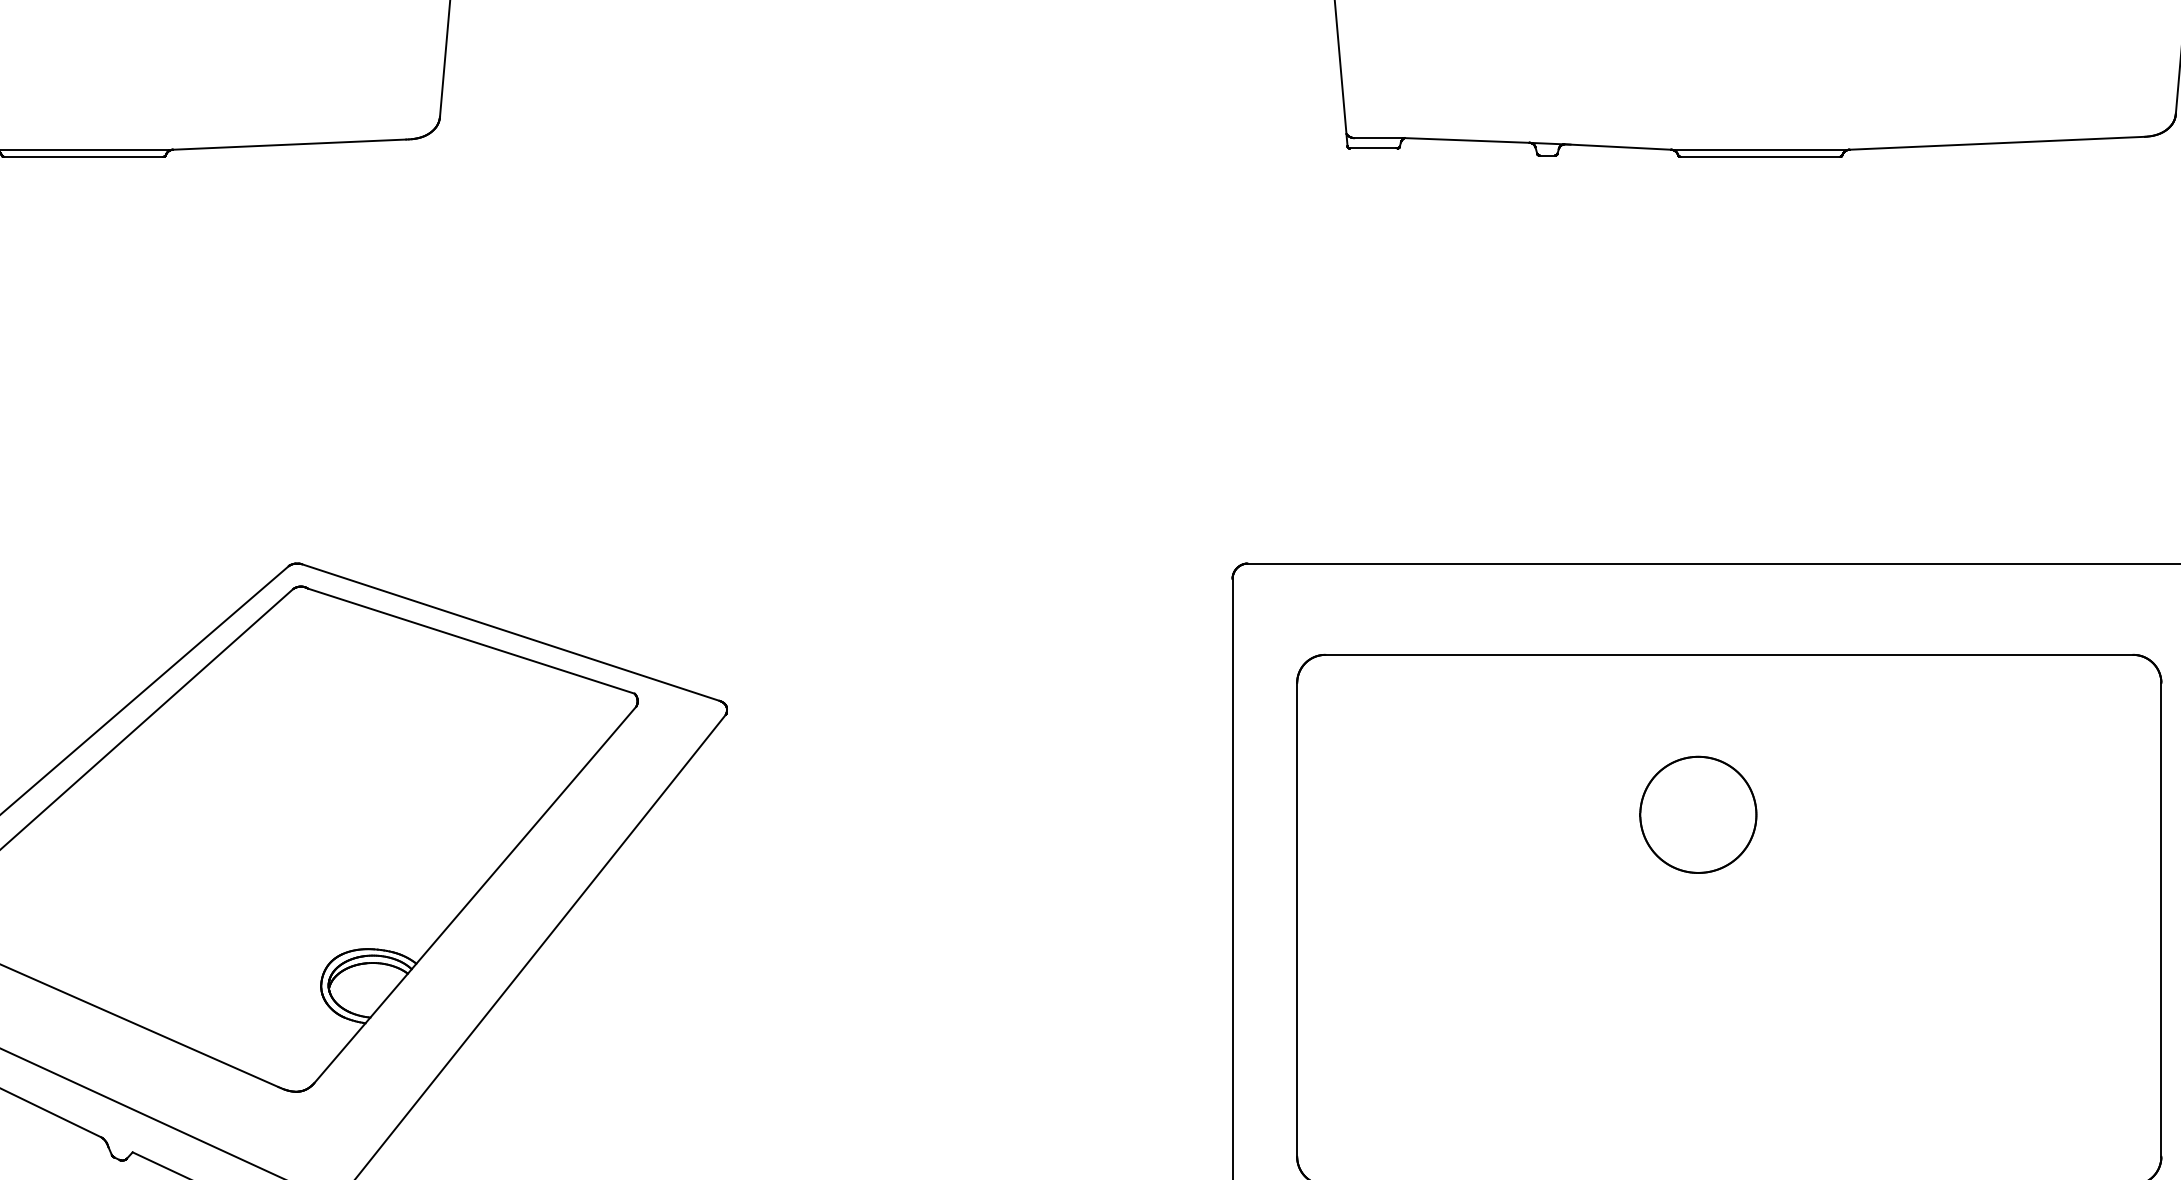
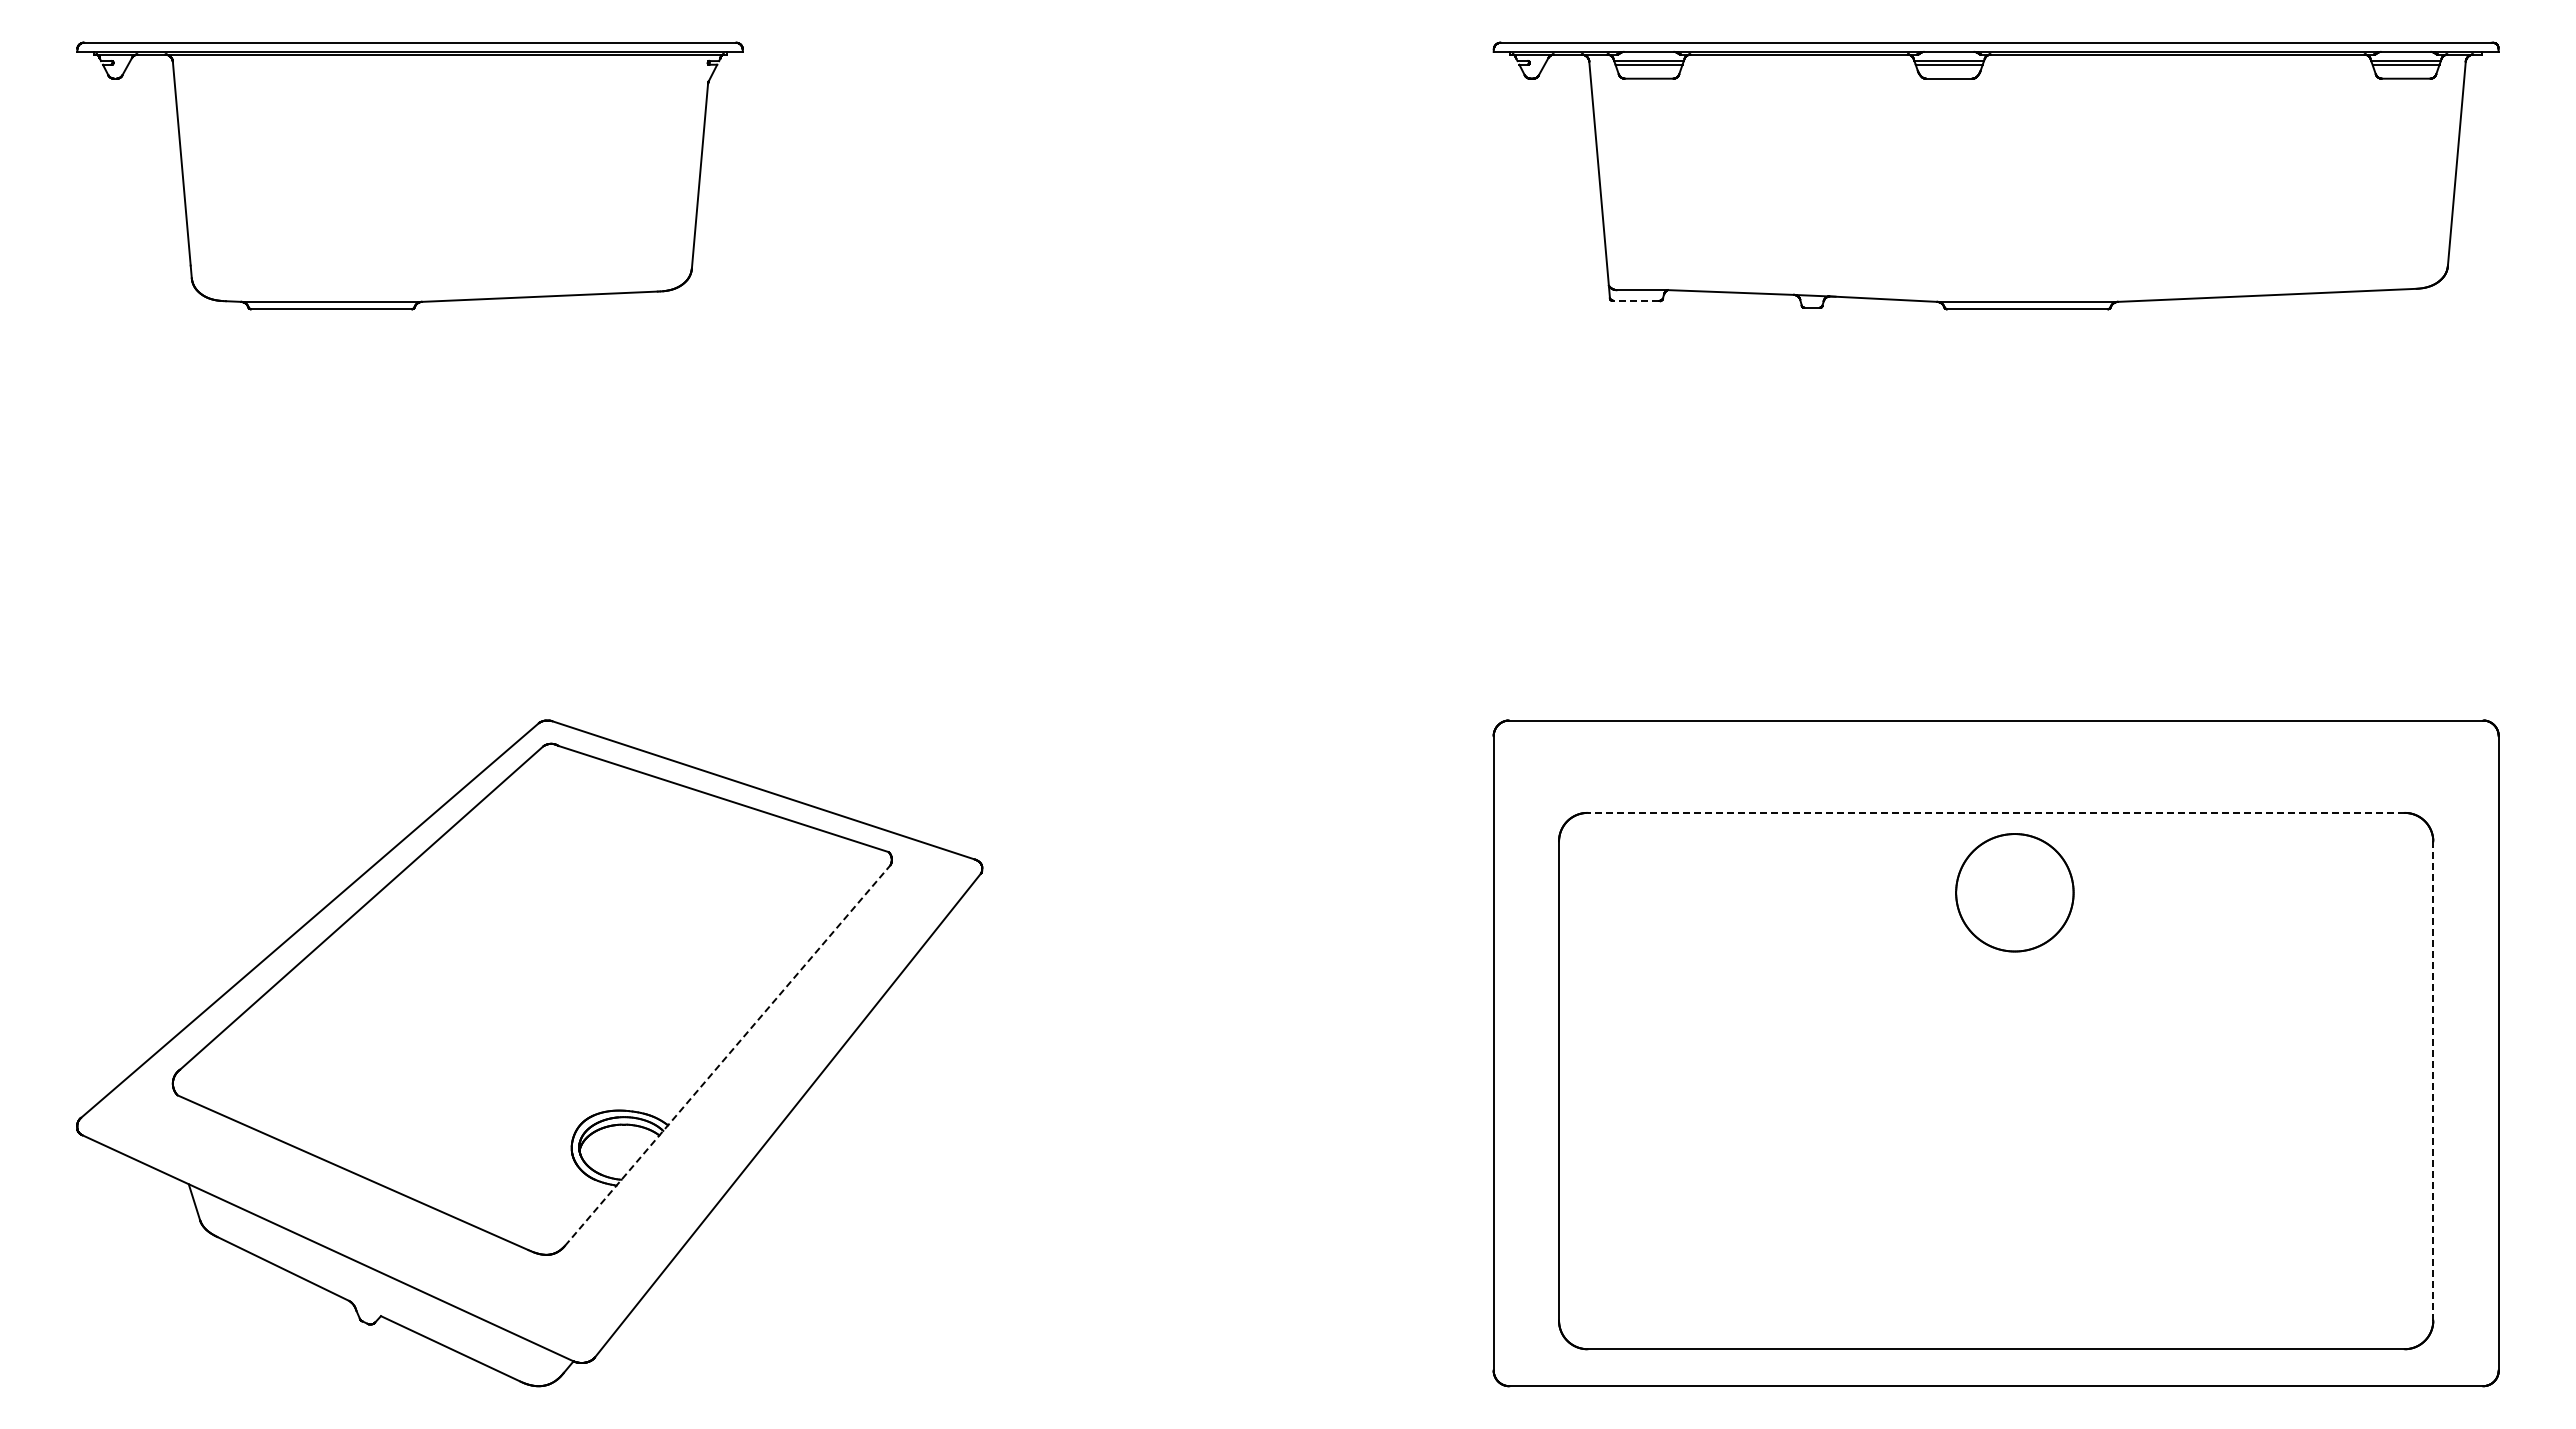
line: (1372, 148) -> (1635, 300), solid -> dashed
line: (1729, 654) -> (1996, 812), solid -> dashed
part: (1697, 814) -> (2014, 892), moved
line: (476, 894) -> (728, 1055), solid -> dashed
line: (2161, 920) -> (2433, 1081), solid -> dashed

